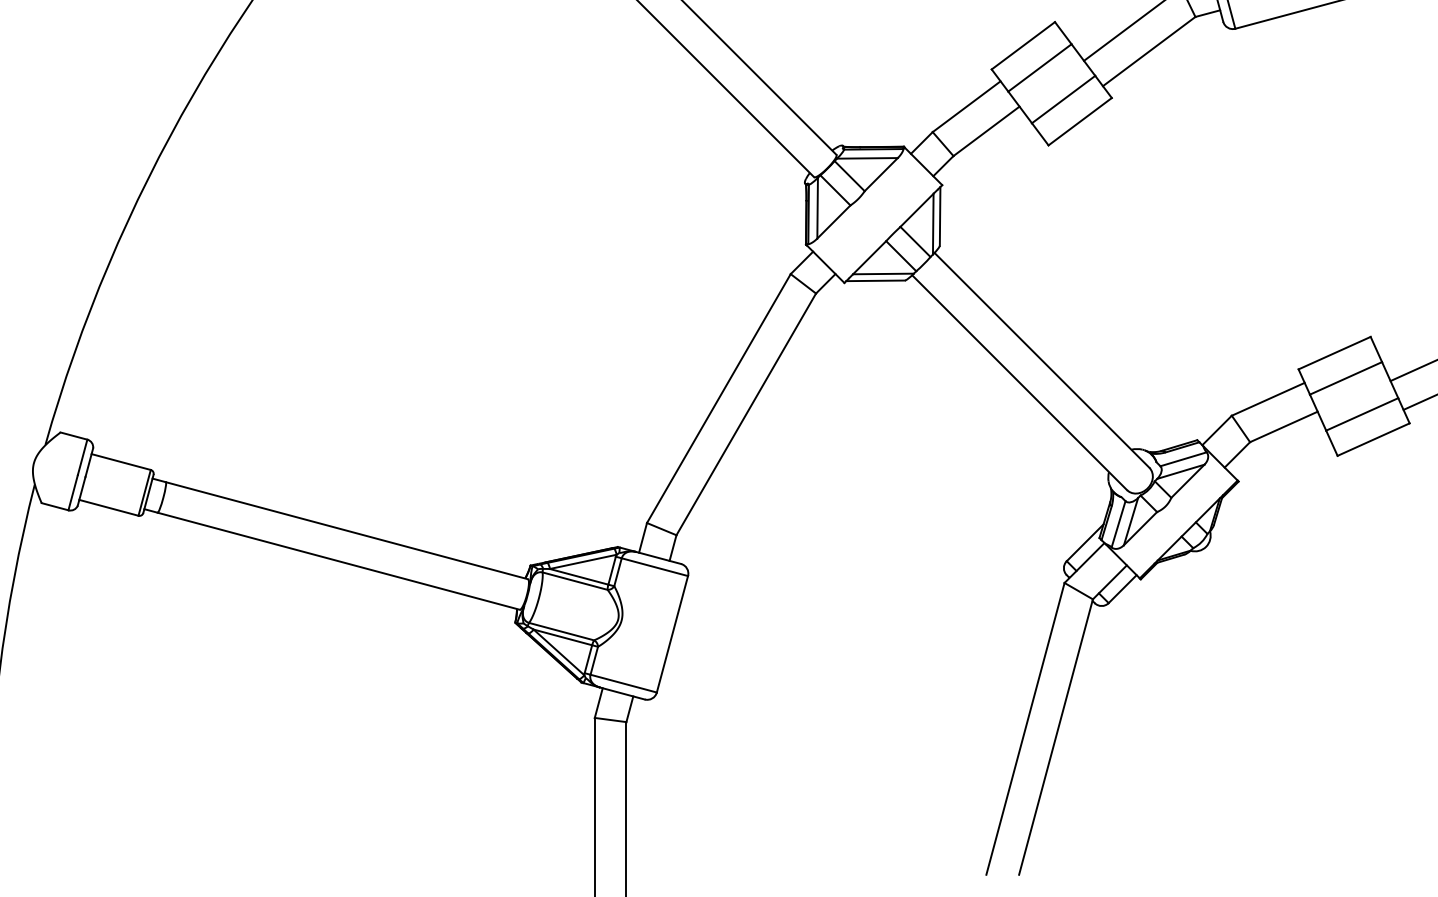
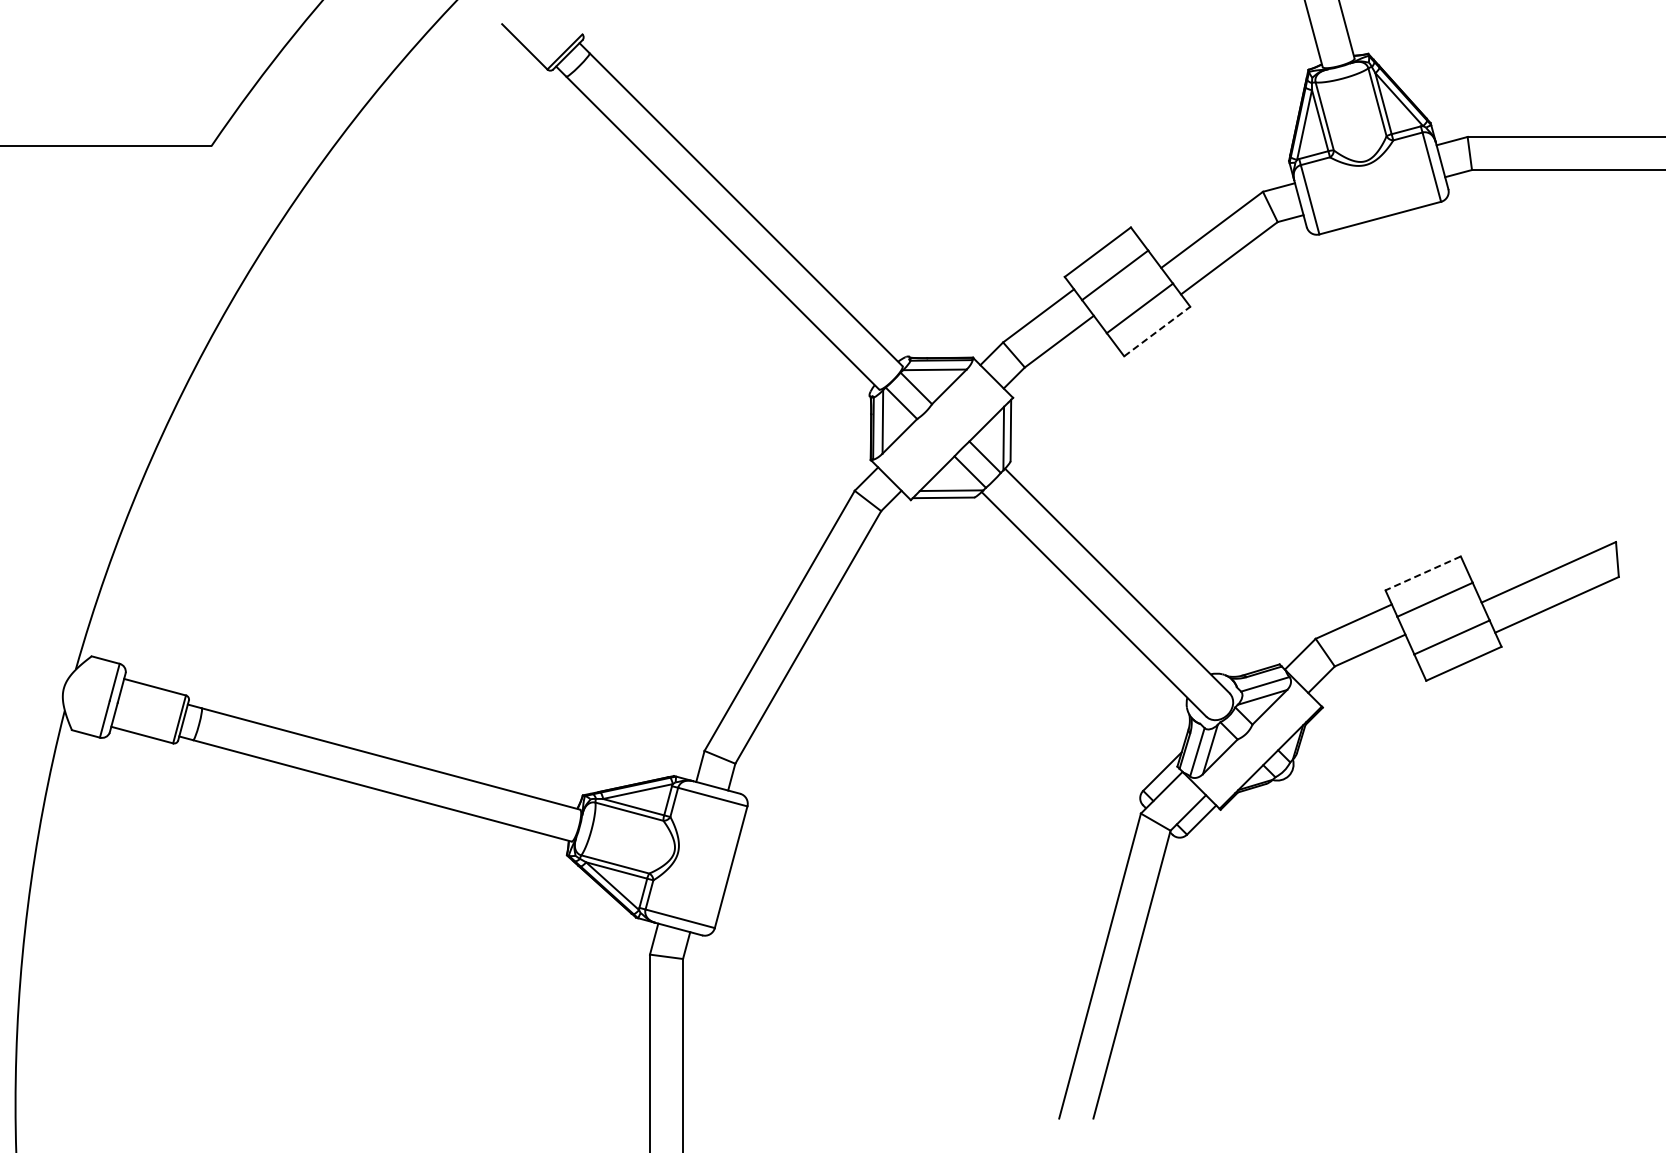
line: (1080, 121) -> (1157, 331), solid -> dashed
line: (1334, 353) -> (1422, 573), solid -> dashed

